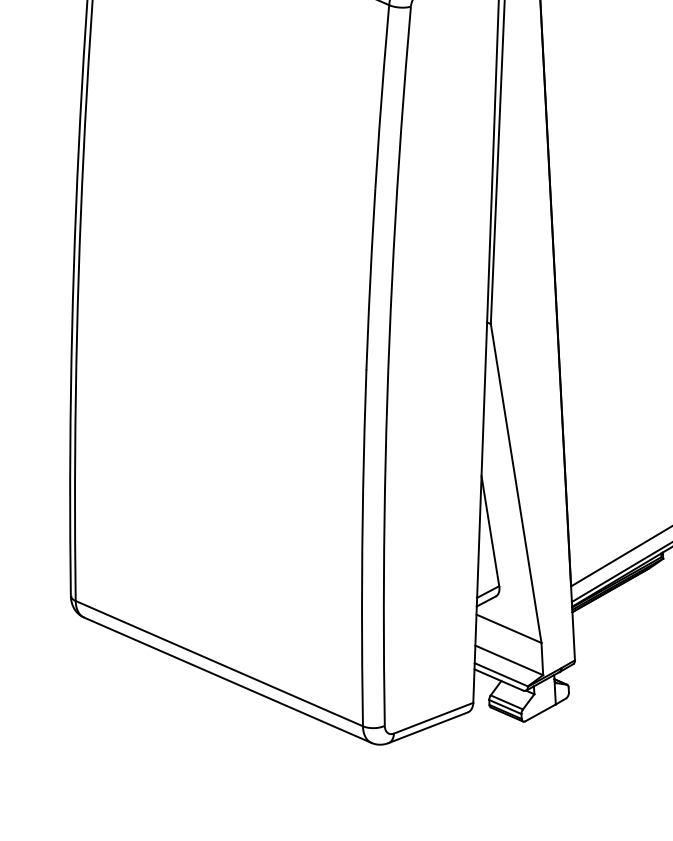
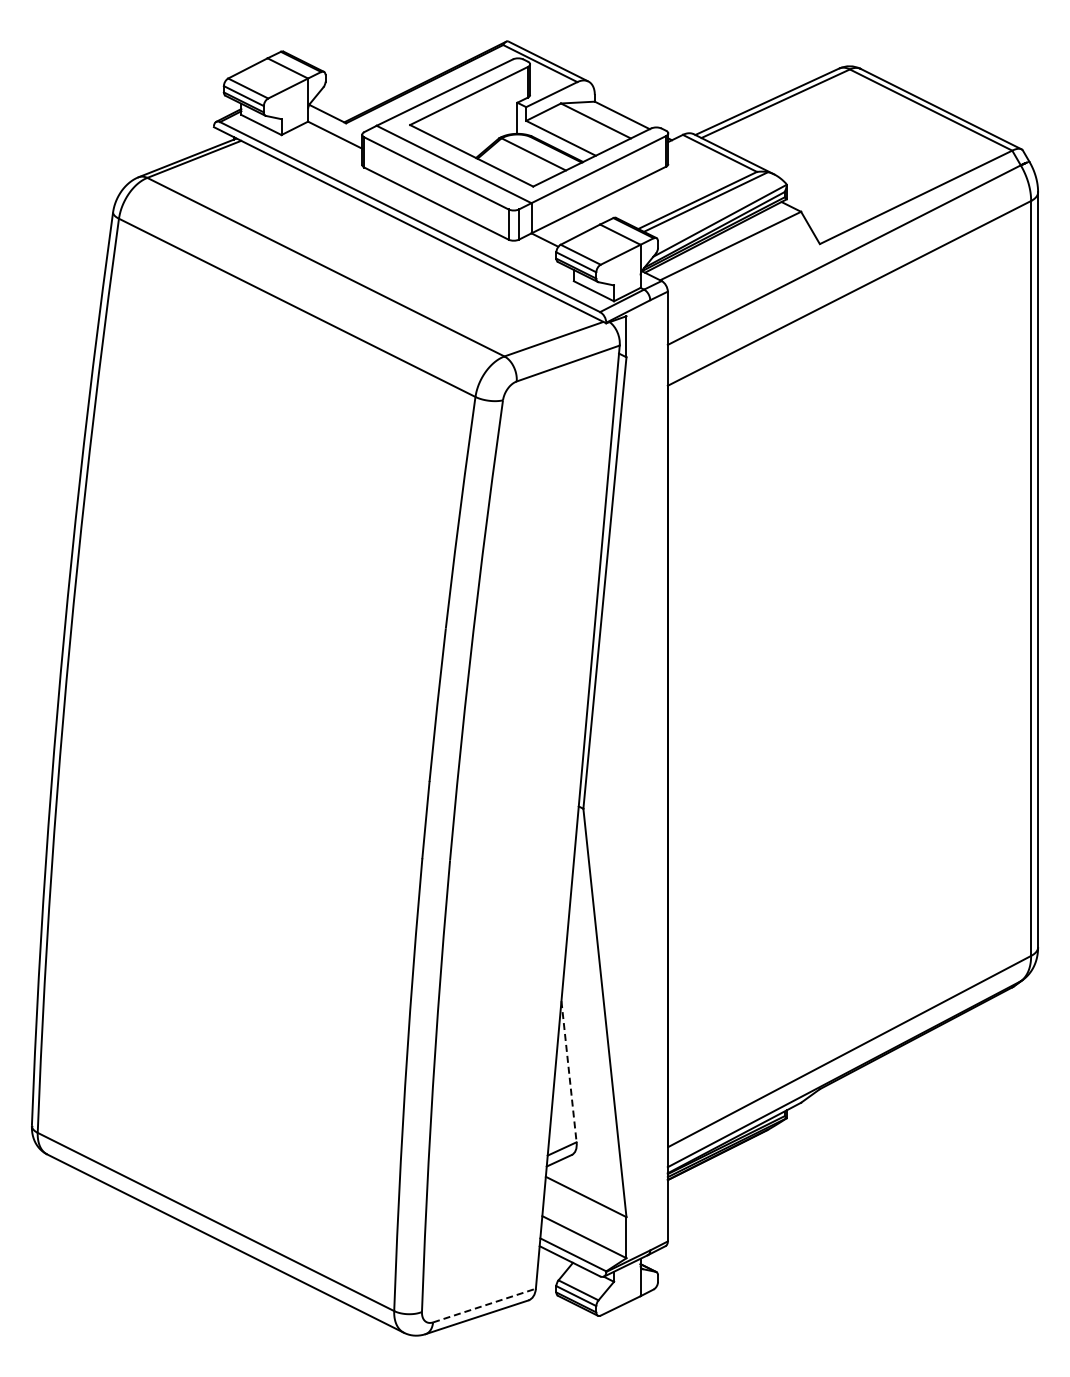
line: (490, 530) -> (569, 1071), solid -> dashed
line: (433, 718) -> (484, 1305), solid -> dashed

